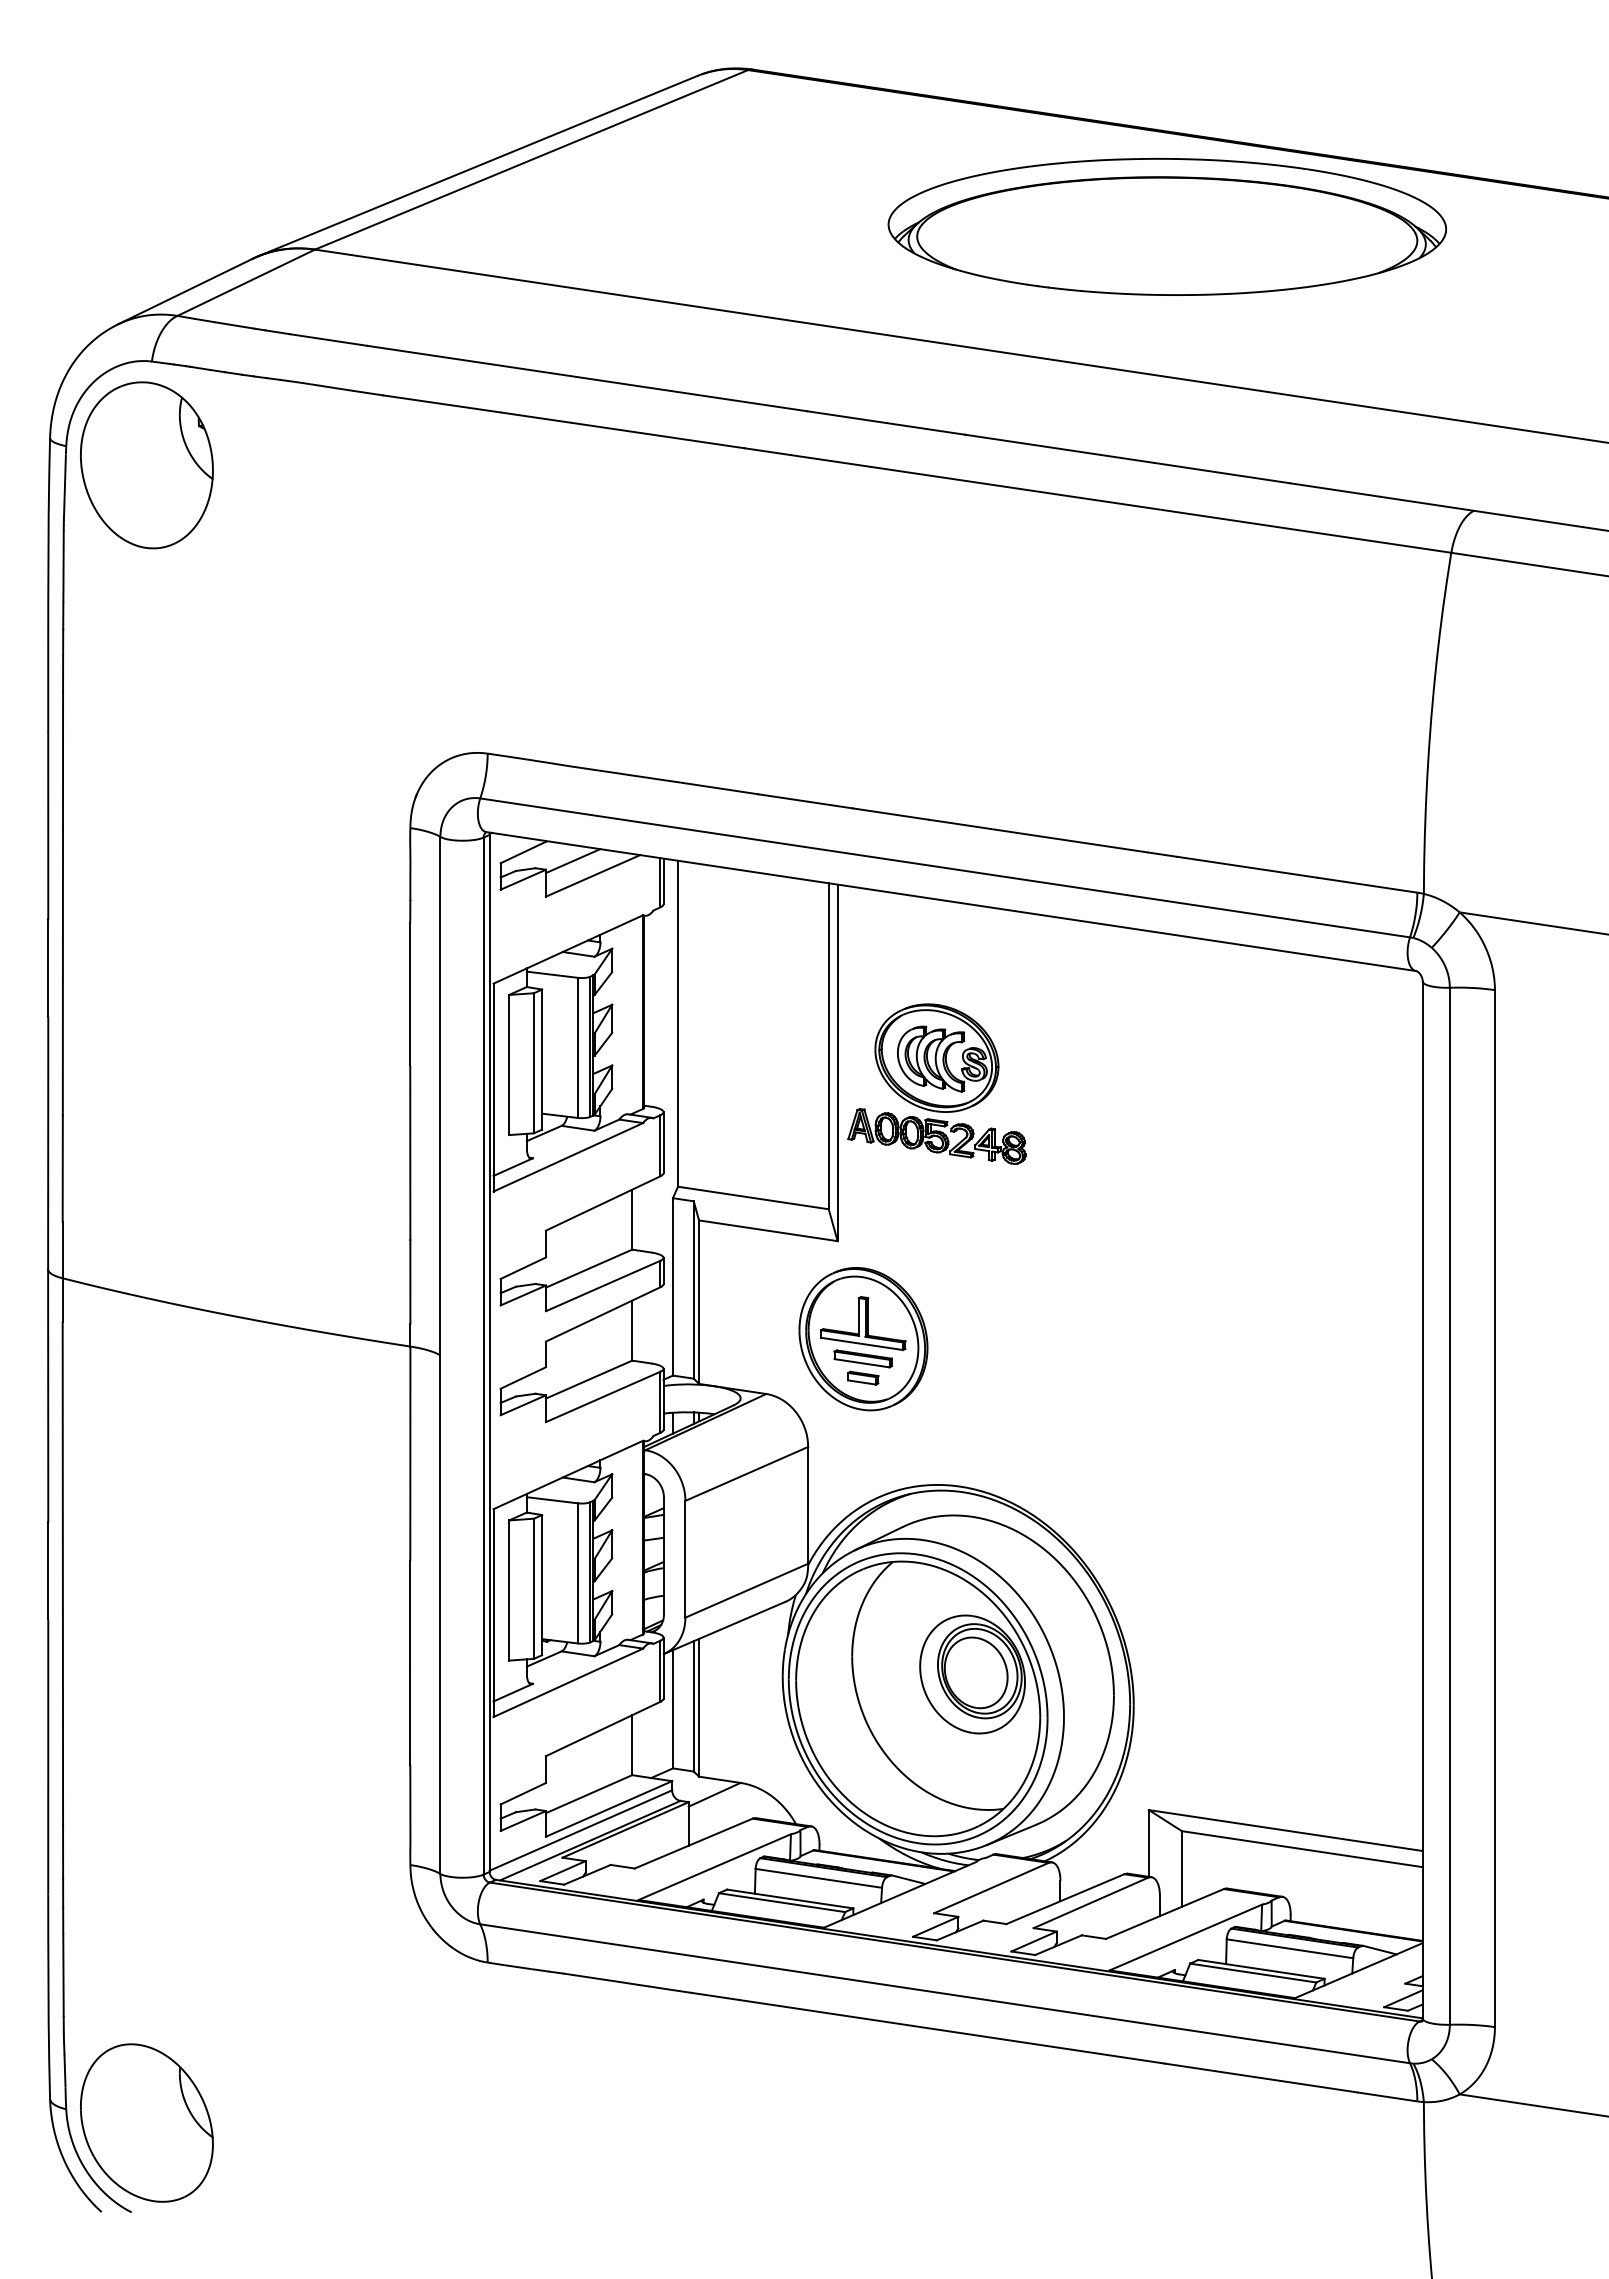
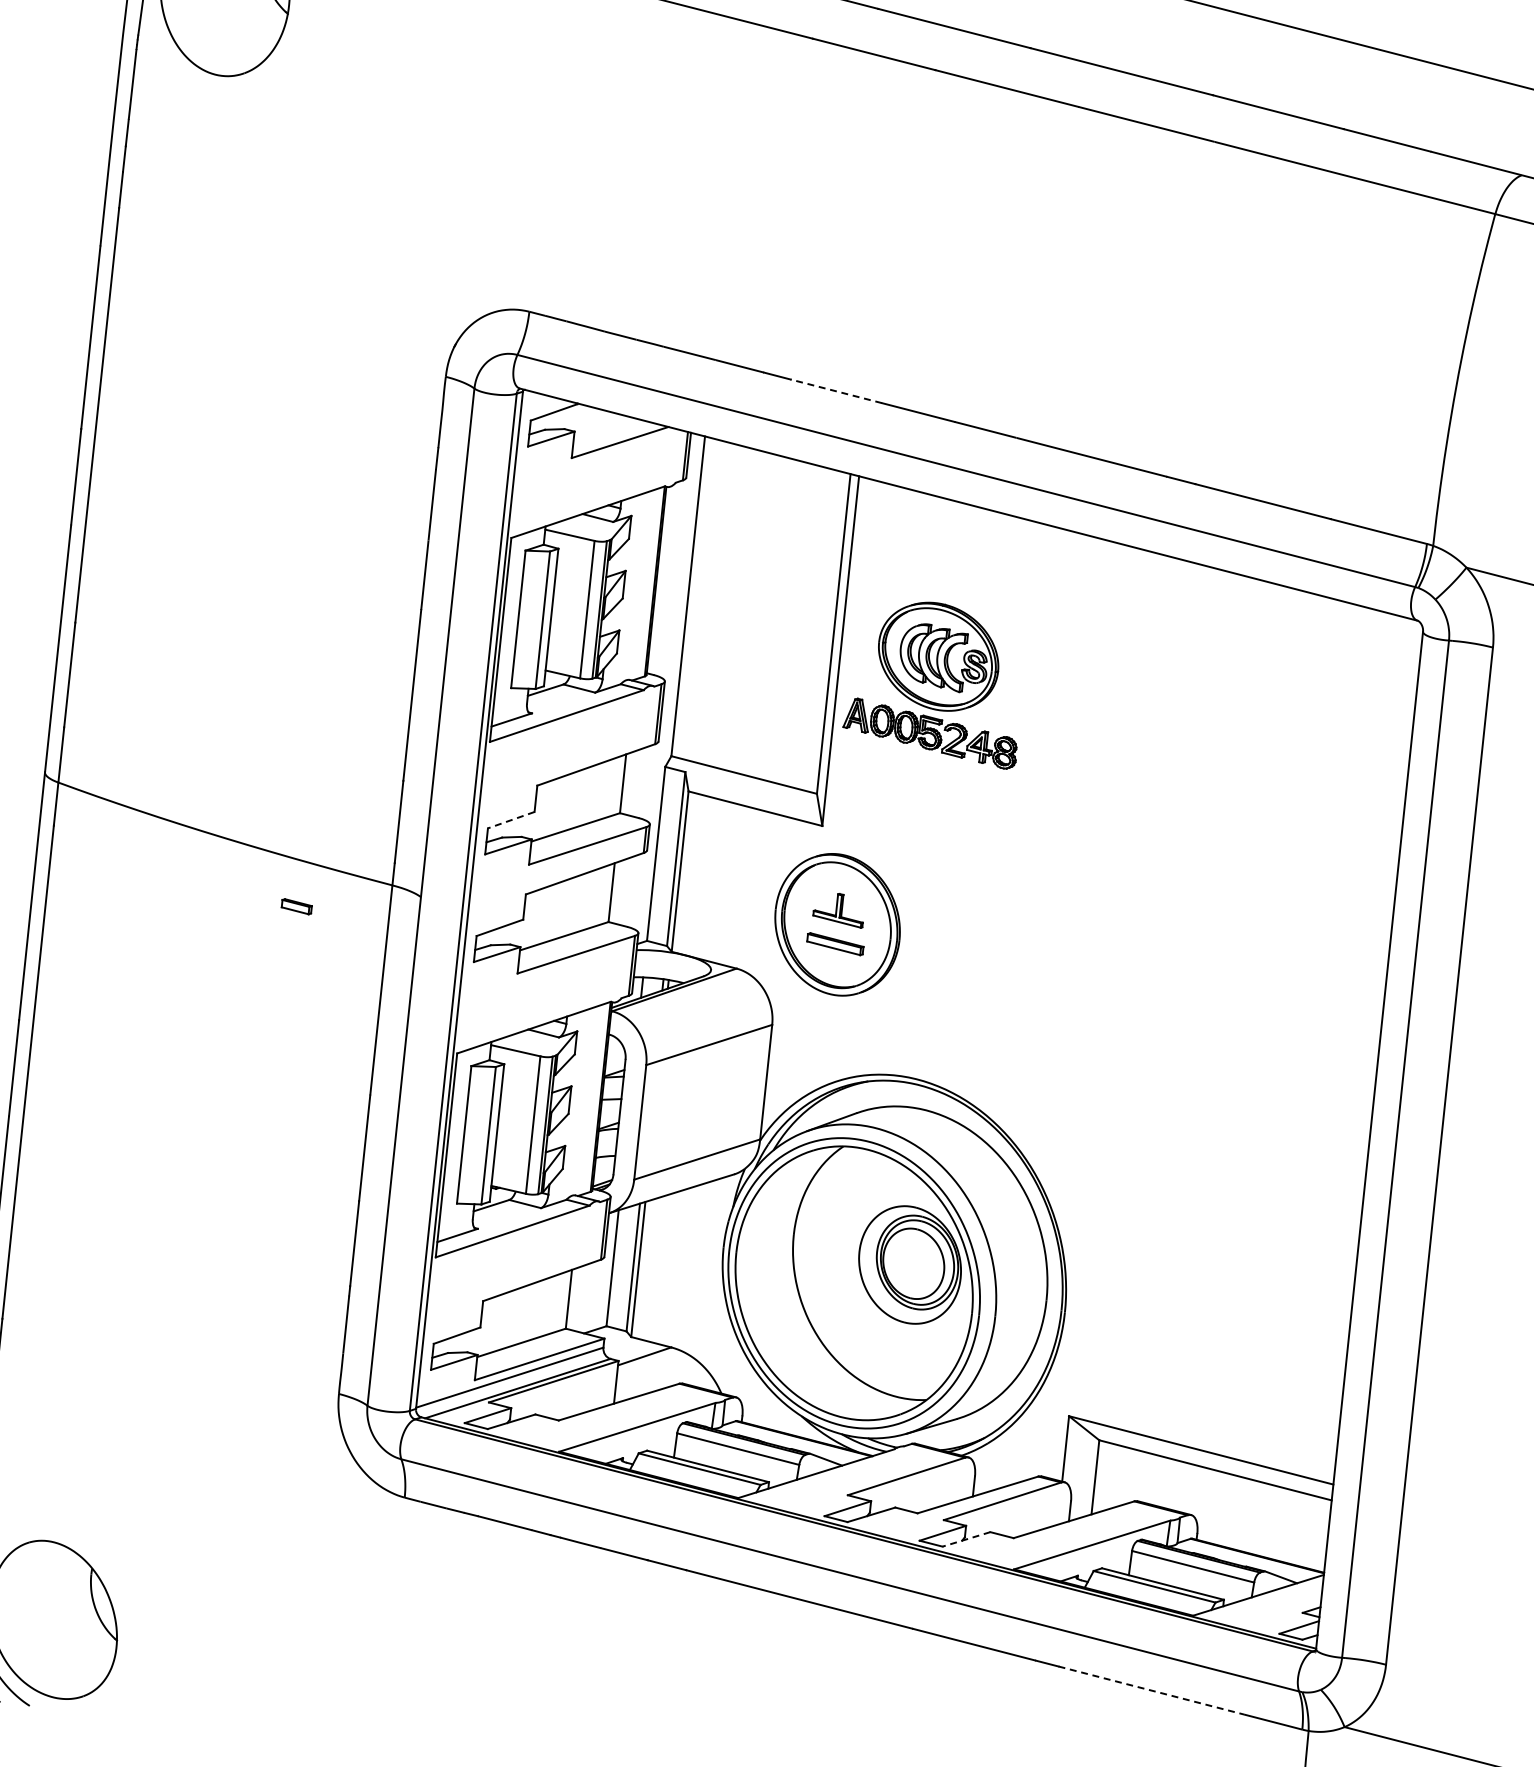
line: (805, 801) -> (836, 391), solid -> dashed
line: (572, 861) -> (601, 426), removed
line: (522, 1268) -> (510, 820), solid -> dashed
part: (863, 1323) -> (839, 909), size x0.6
part: (863, 1377) -> (297, 906), moved
line: (1058, 1945) -> (966, 1539), solid -> dashed
line: (1261, 2078) -> (1151, 1691), solid -> dashed

